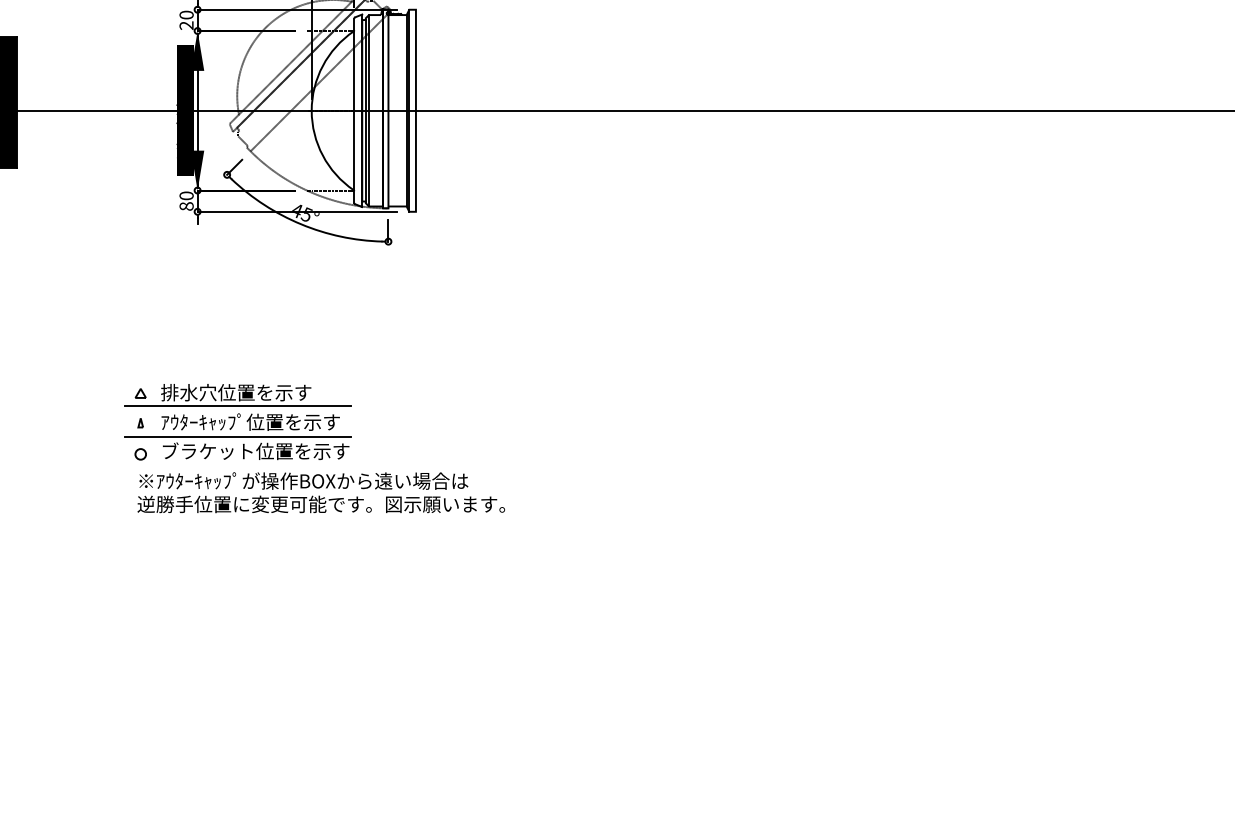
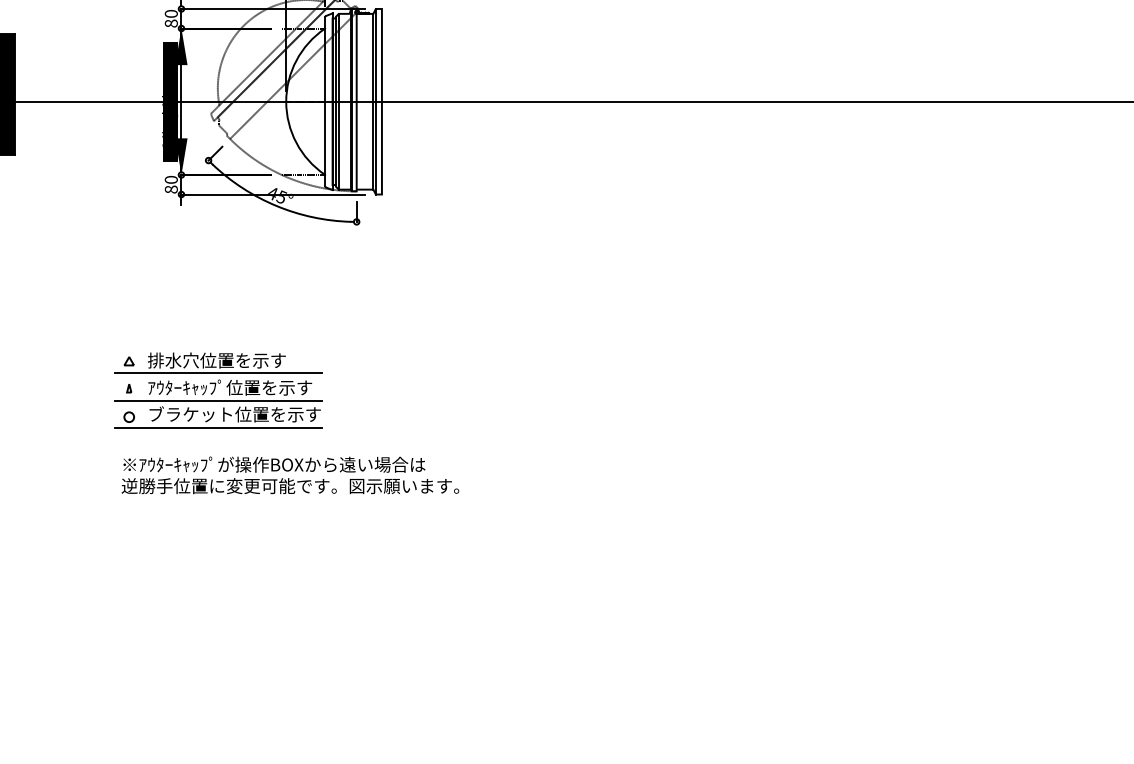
text: (186, 25) -> (171, 23), 20 -> 80
line: (237, 466) -> (218, 428), added
text: (320, 492) -> (289, 475), moved

